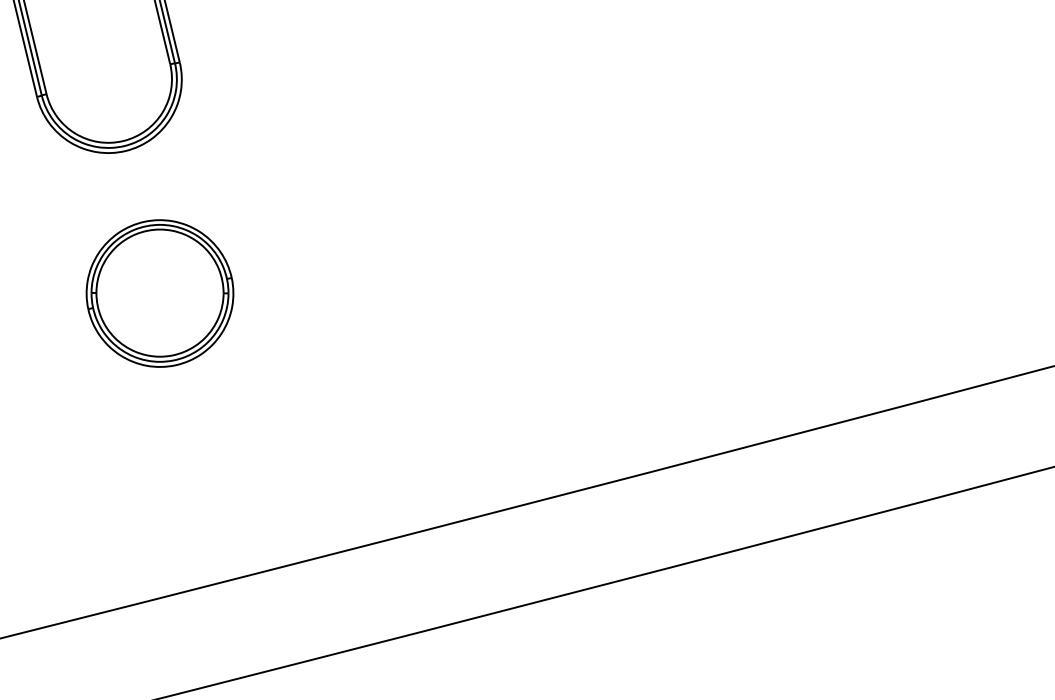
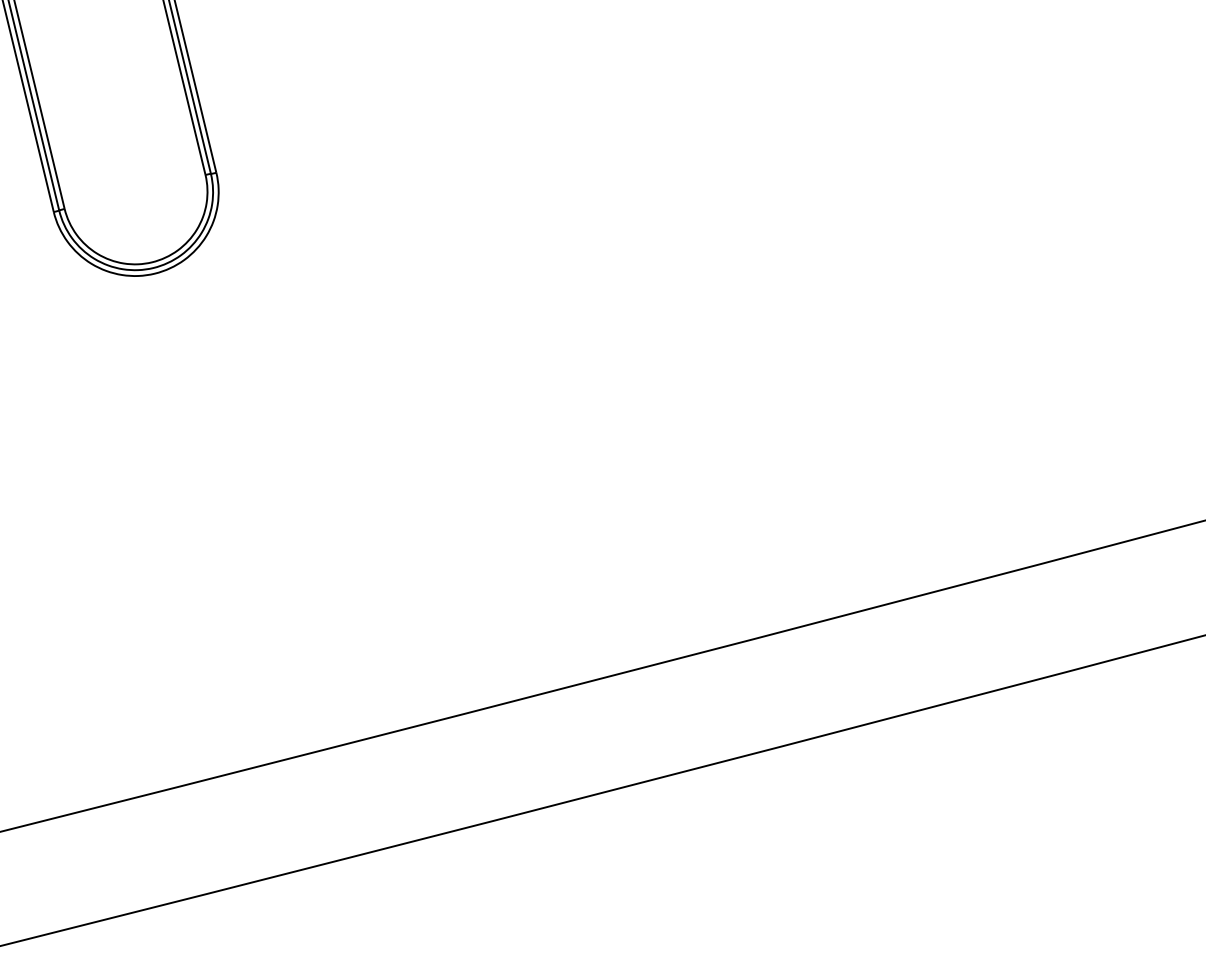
part: (159, 293) -> (193, 435), removed

